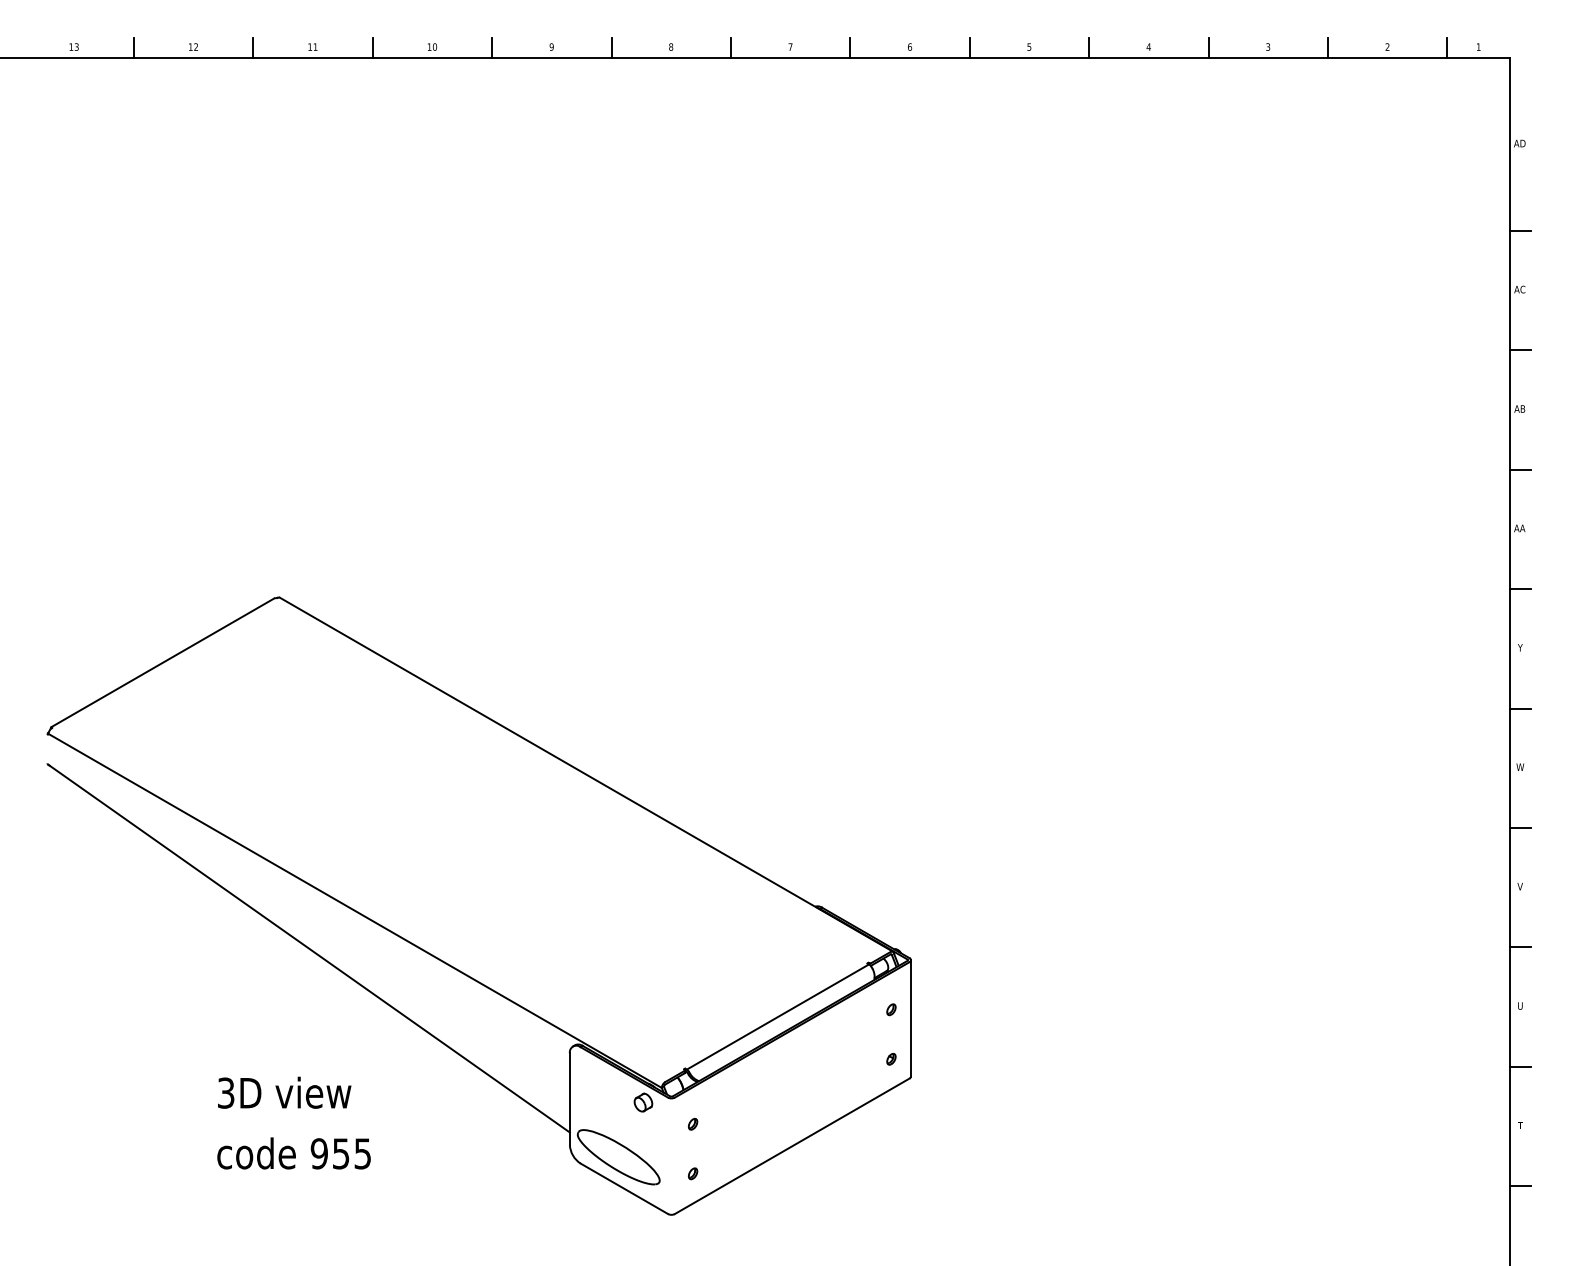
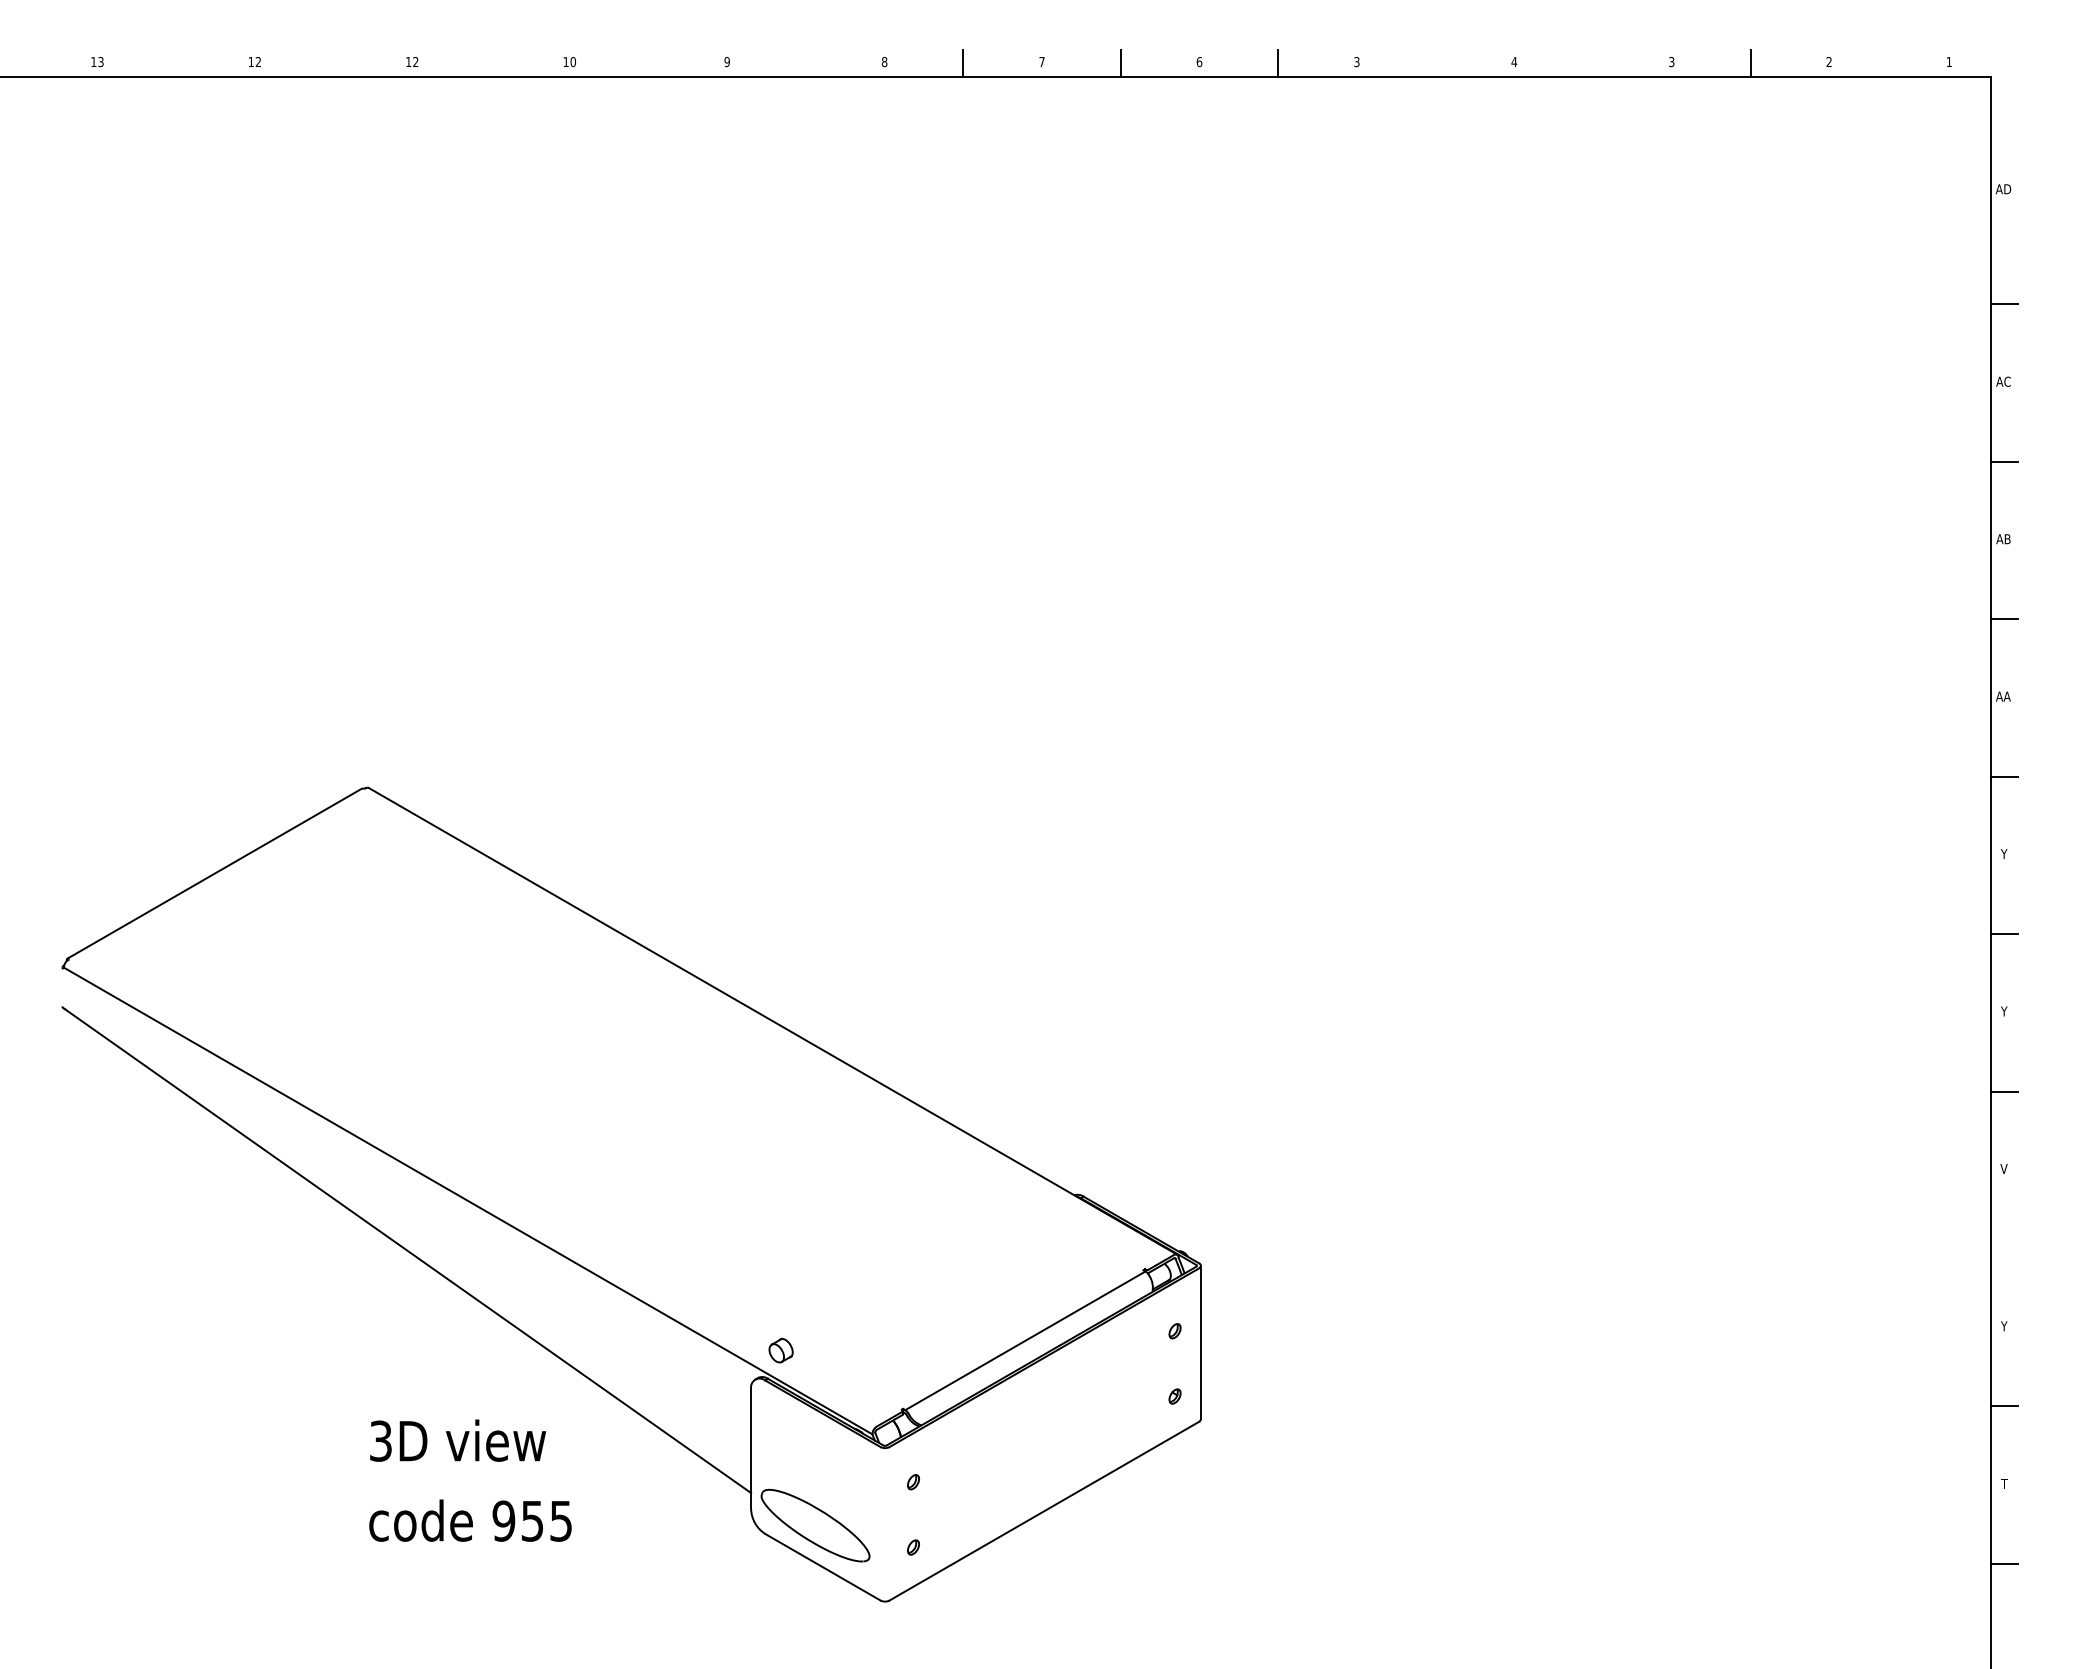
text: (1029, 45) -> (1356, 60), 5 -> 3
text: (315, 46) -> (415, 61), 11 -> 12
line: (134, 48) -> (176, 63), removed
line: (253, 48) -> (333, 63), removed
line: (372, 48) -> (491, 63), removed
line: (492, 48) -> (648, 63), removed
line: (611, 48) -> (806, 63), removed
line: (1088, 48) -> (1435, 63), removed
line: (1208, 48) -> (1593, 63), removed
line: (1447, 48) -> (1908, 63), removed
text: (1520, 767) -> (2004, 1011), W -> Y
line: (1519, 947) -> (2003, 1249), removed
text: (1520, 1006) -> (2004, 1326), U -> Y
part: (642, 1102) -> (780, 1350), moved
text: (294, 1122) -> (470, 1480), moved

